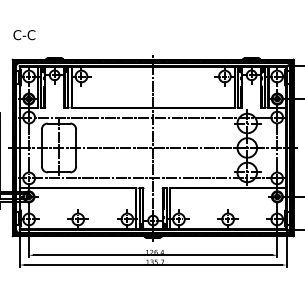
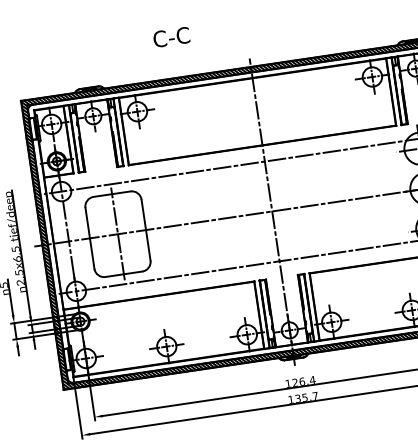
text: (24, 35) -> (171, 37), moved

